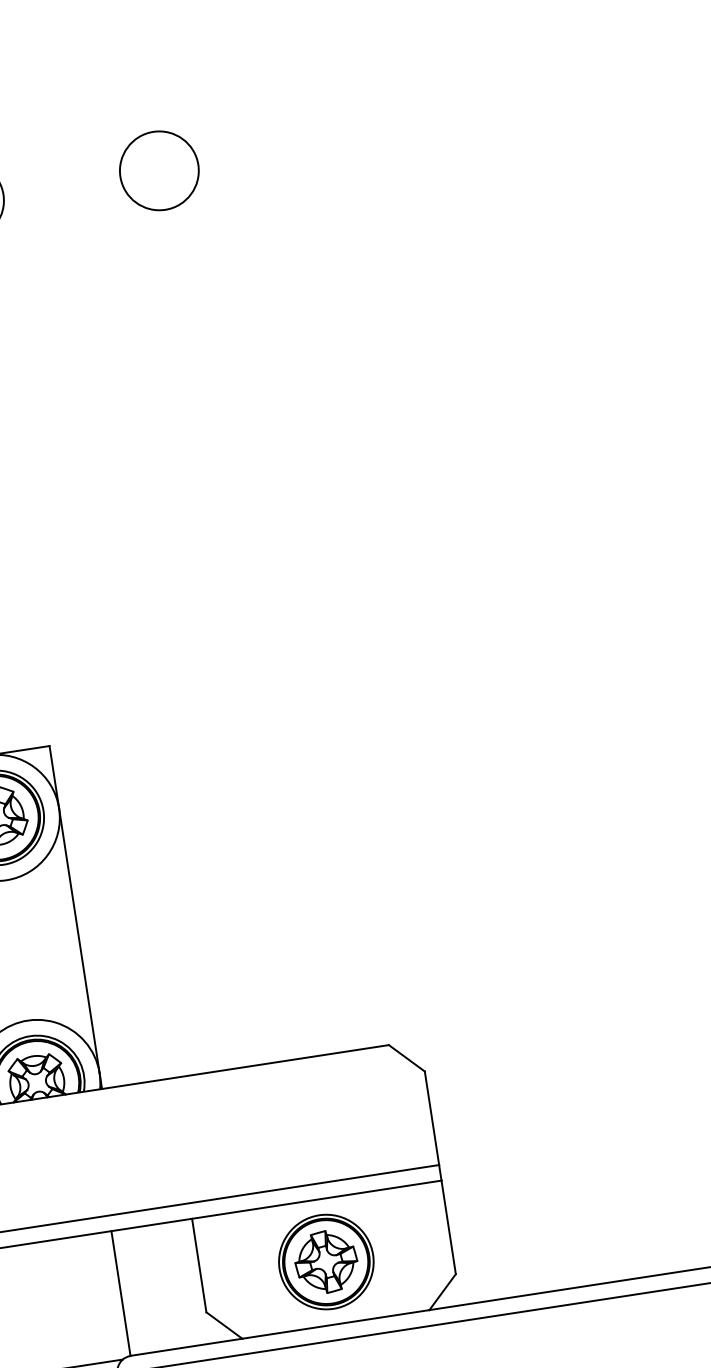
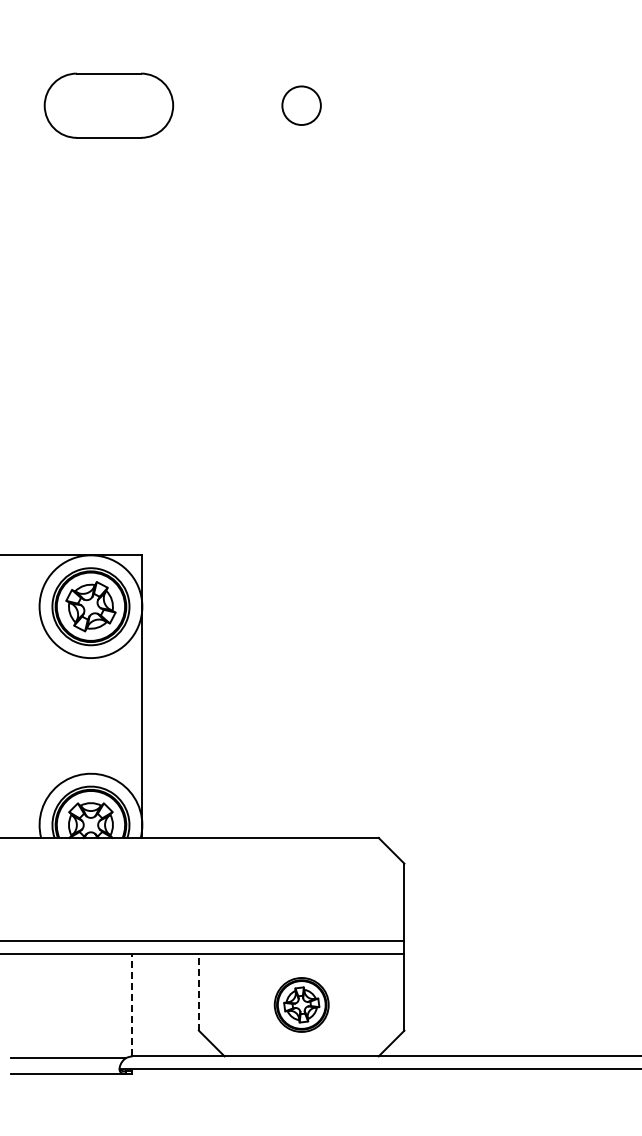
circle: (159, 170) -> (301, 105), size x0.6
part: (326, 1261) -> (301, 1004), size x0.7
line: (198, 1266) -> (198, 992), solid -> dashed
line: (121, 1292) -> (132, 1004), solid -> dashed

